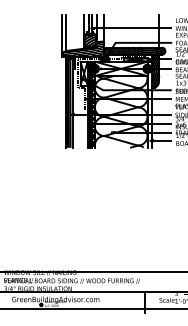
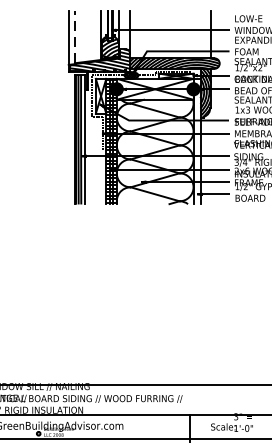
line: (66, 33) -> (75, 37), solid -> dashed

